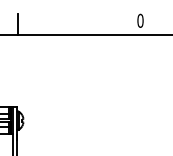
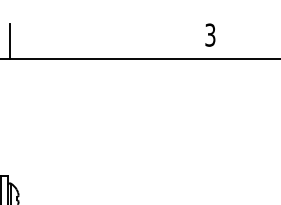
text: (140, 20) -> (210, 34), 0 -> 3

